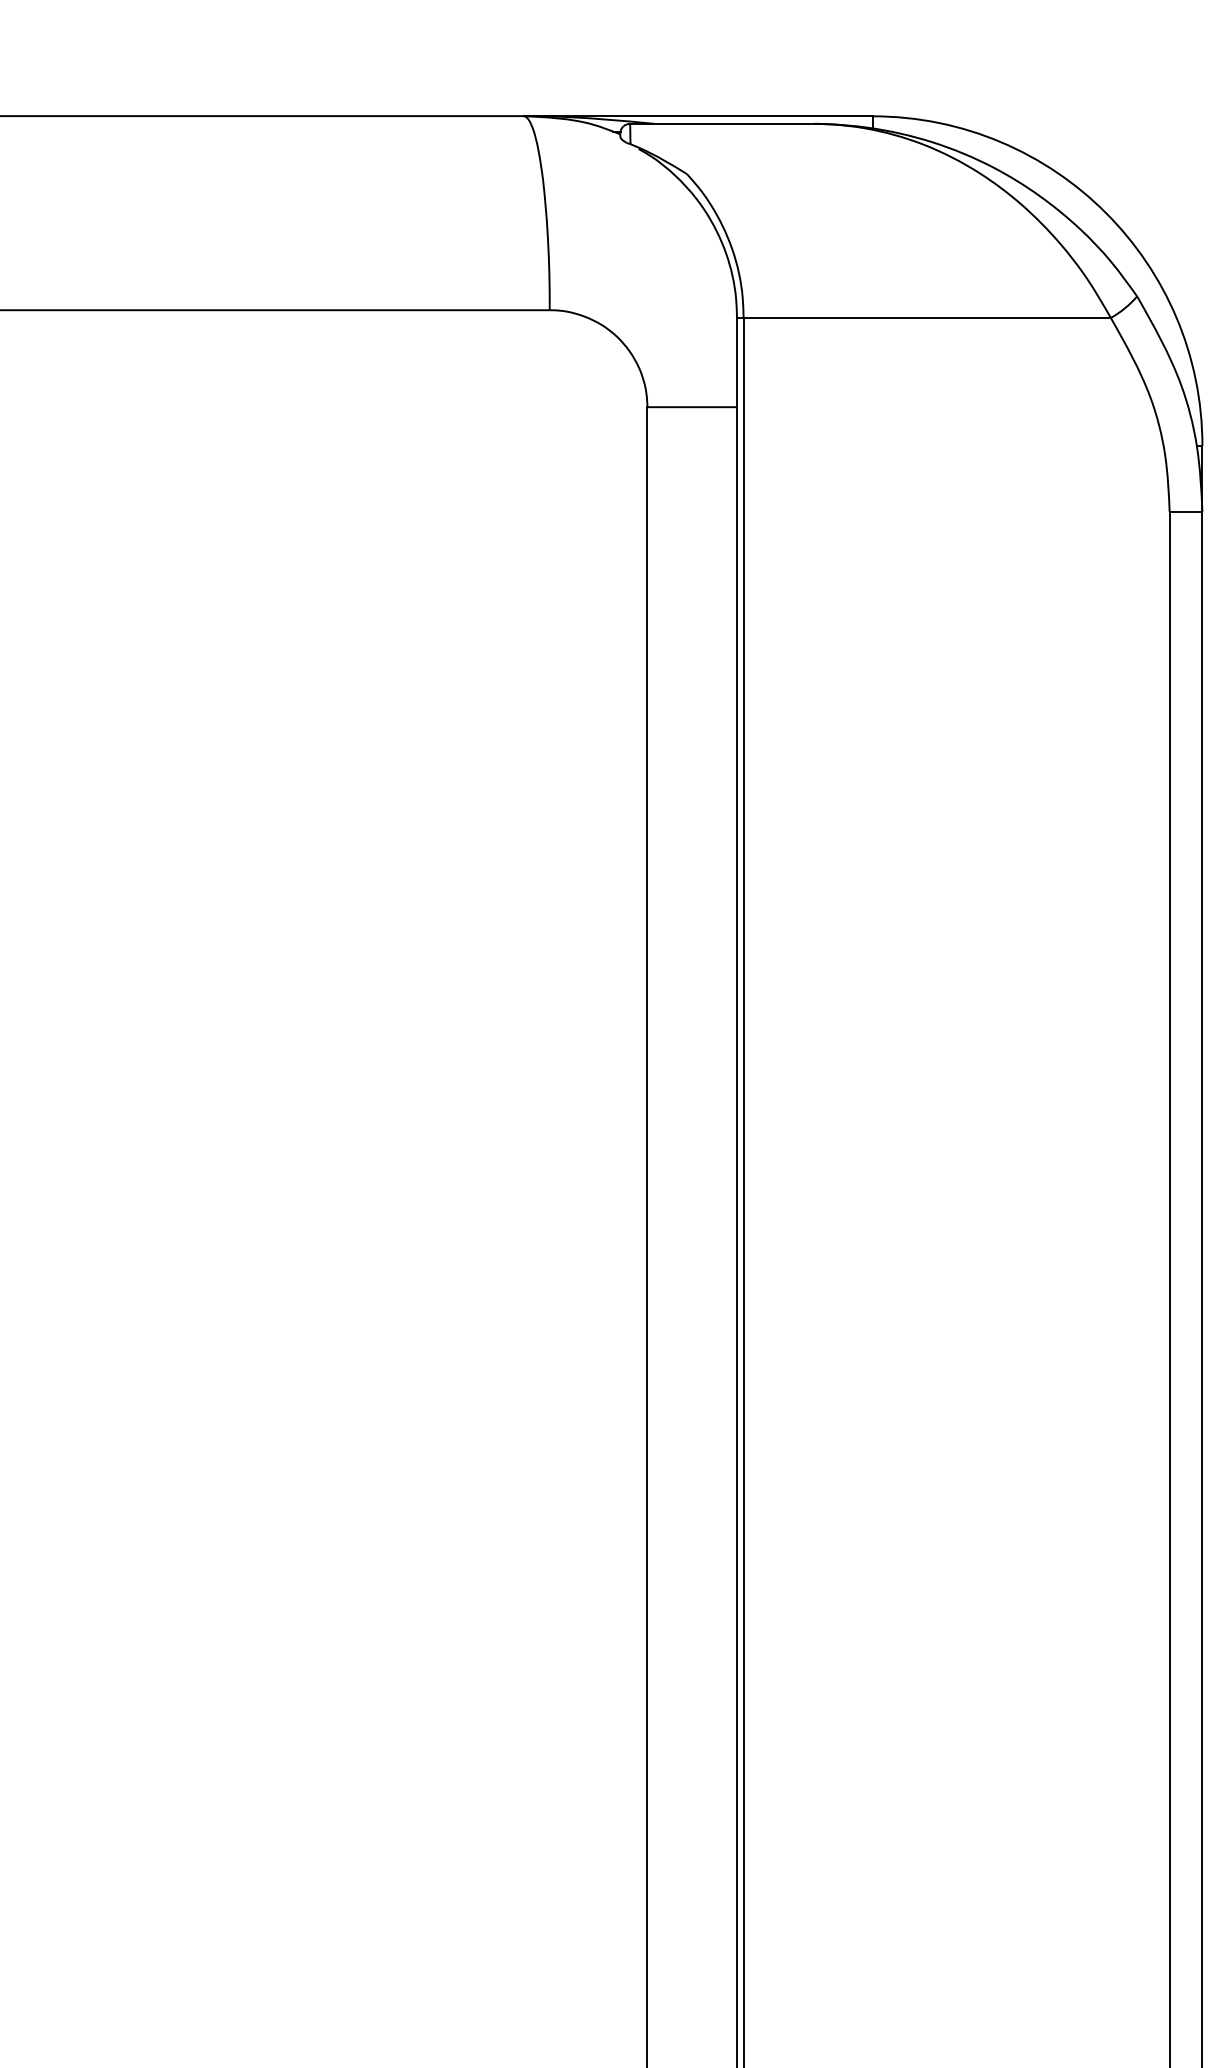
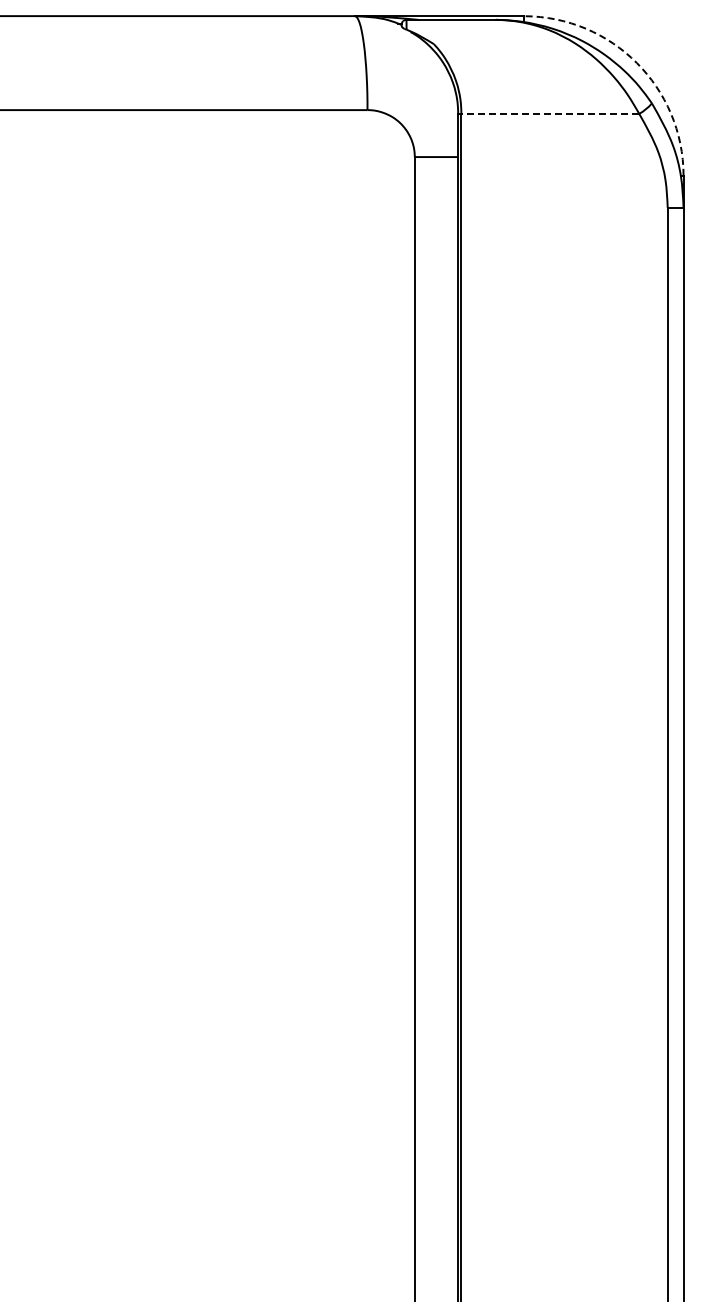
arc: (1105, 211) -> (636, 62), solid -> dashed
line: (927, 317) -> (550, 113), solid -> dashed

